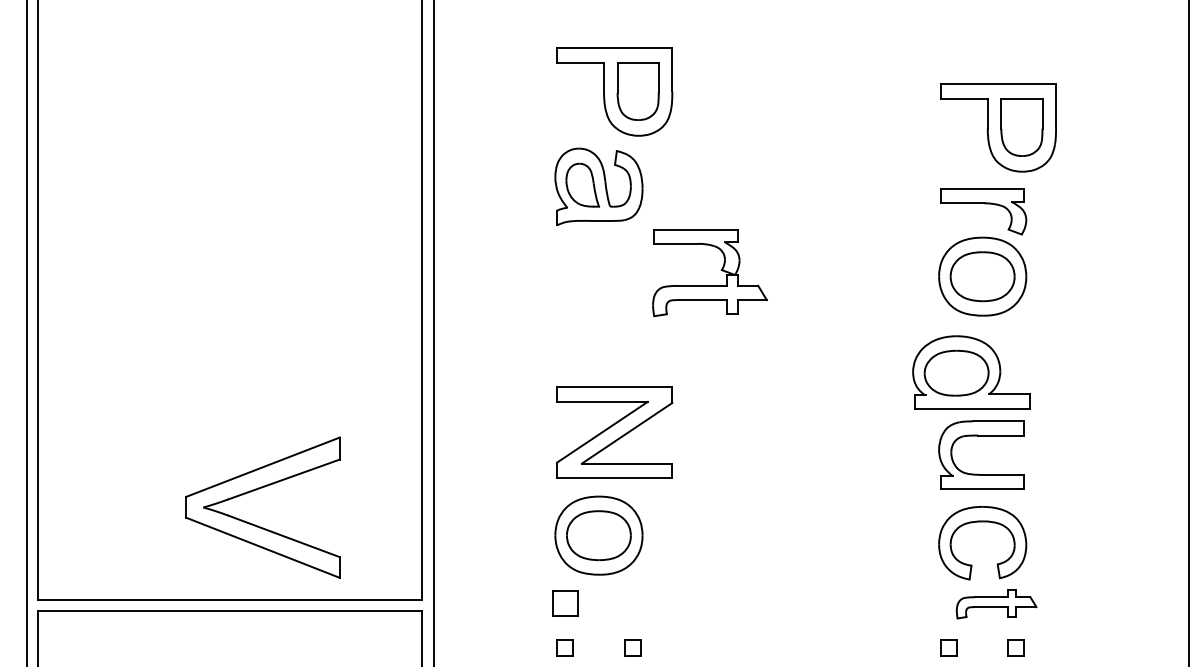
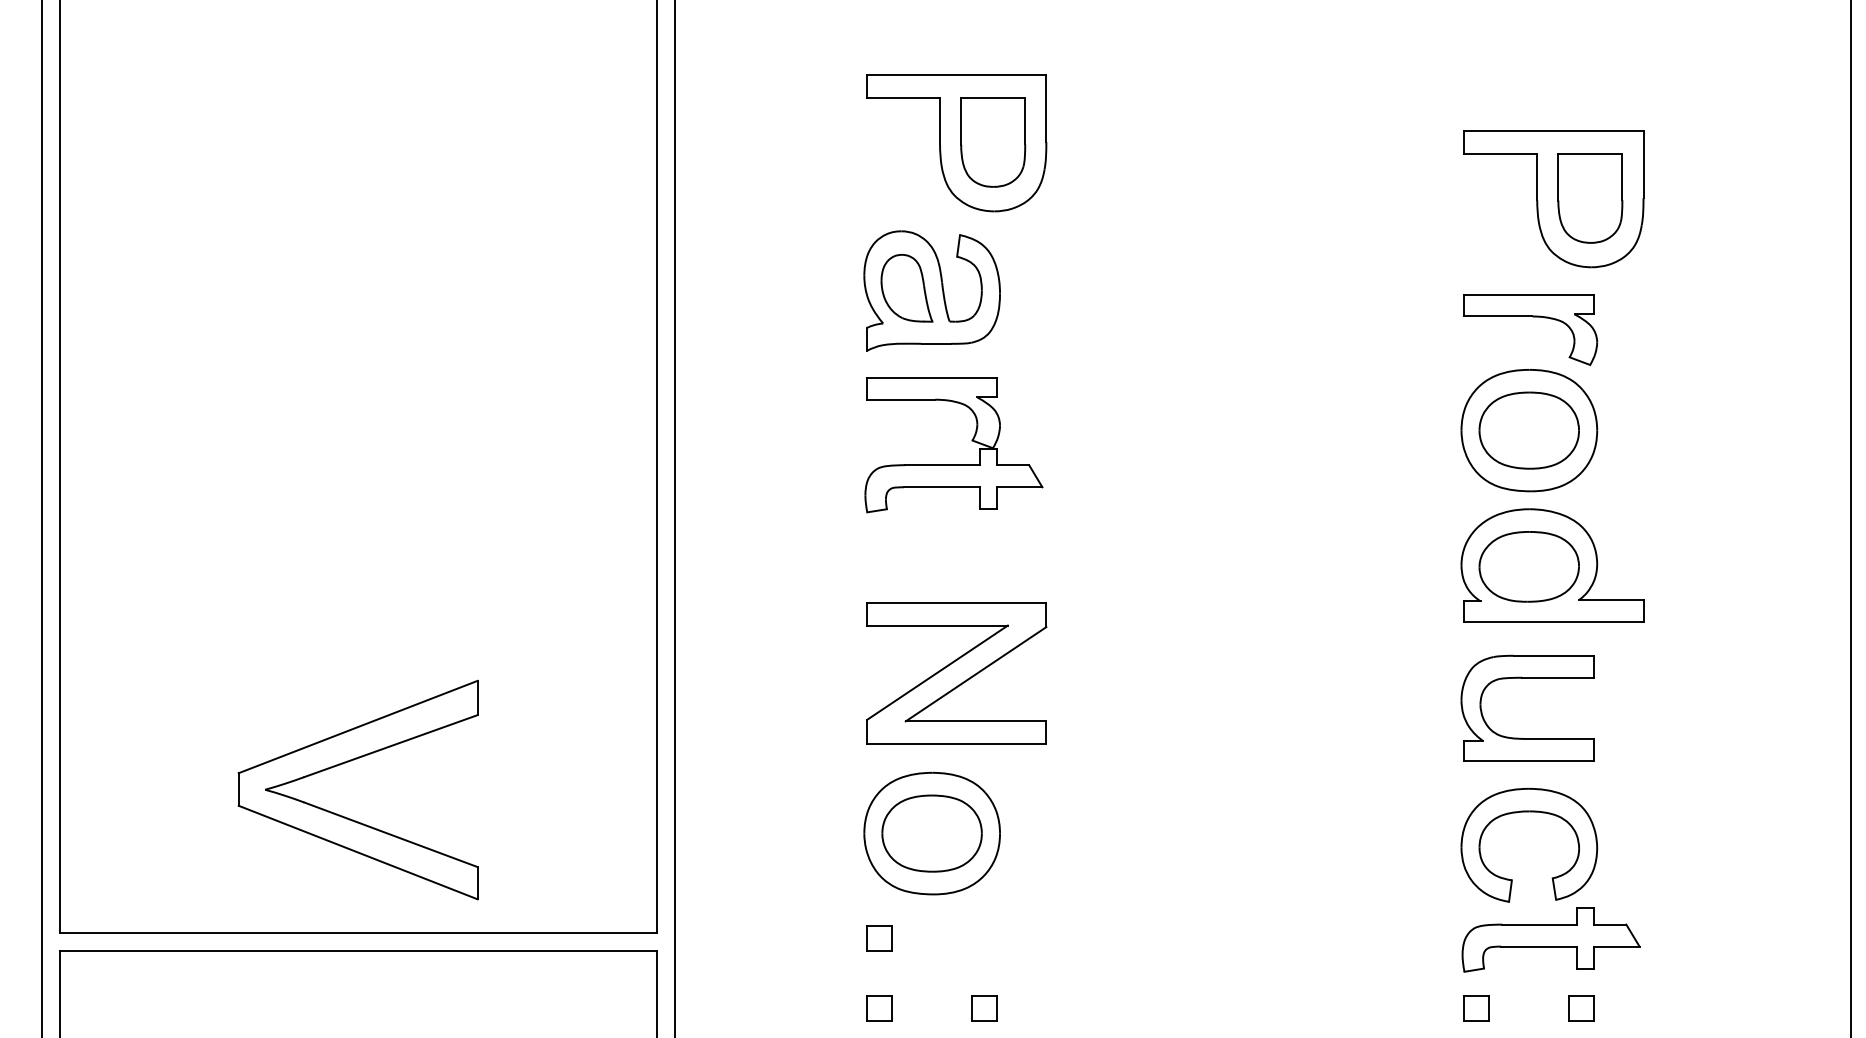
part: (720, 270) -> (970, 441), moved
part: (971, 372) -> (1552, 565), moved
part: (256, 490) -> (347, 763), moved
part: (564, 602) -> (878, 937), size x0.62
part: (996, 604) -> (1550, 940), size x1.43

